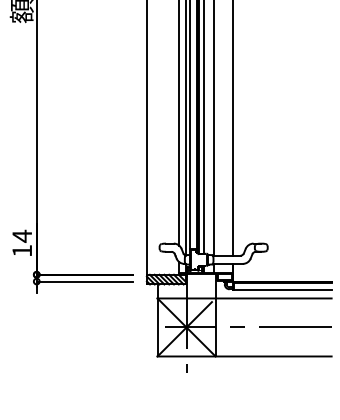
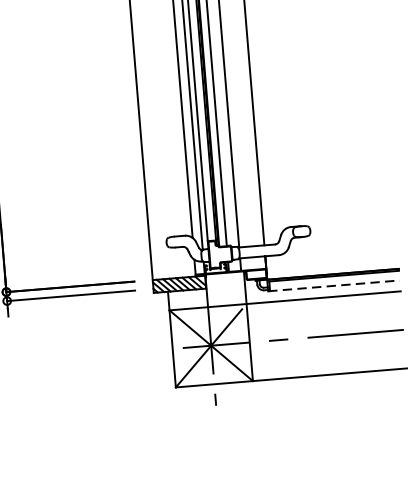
line: (282, 290) -> (334, 286), solid -> dashed

